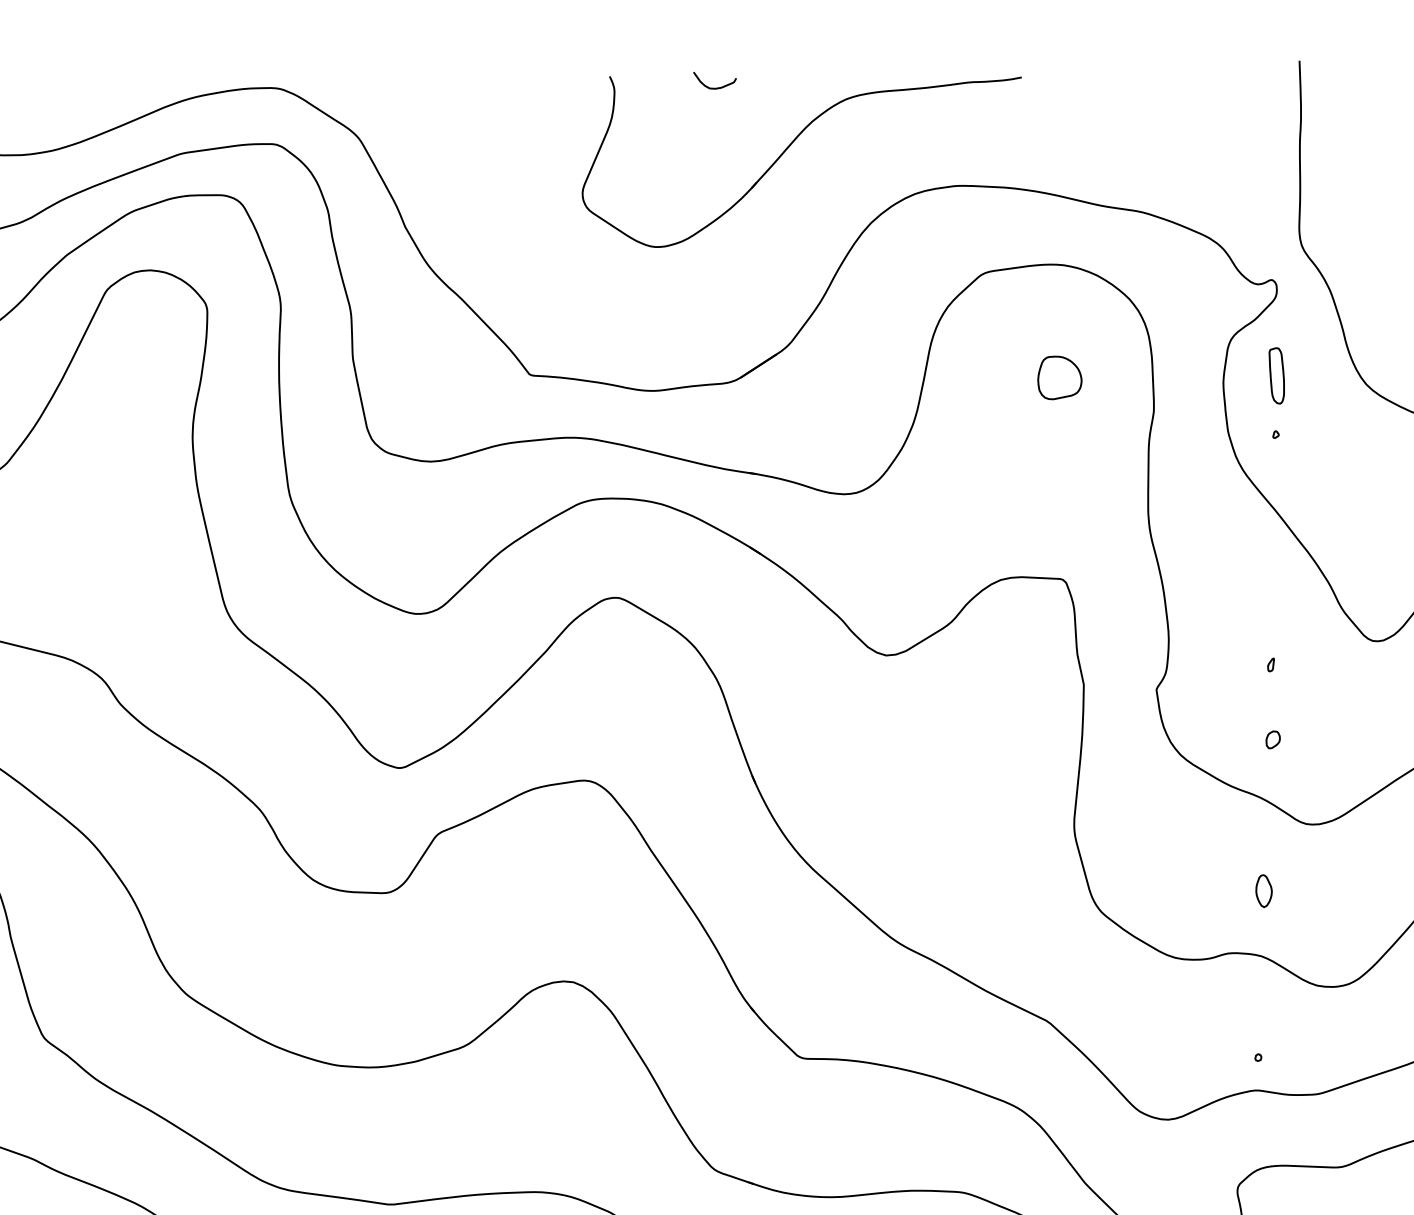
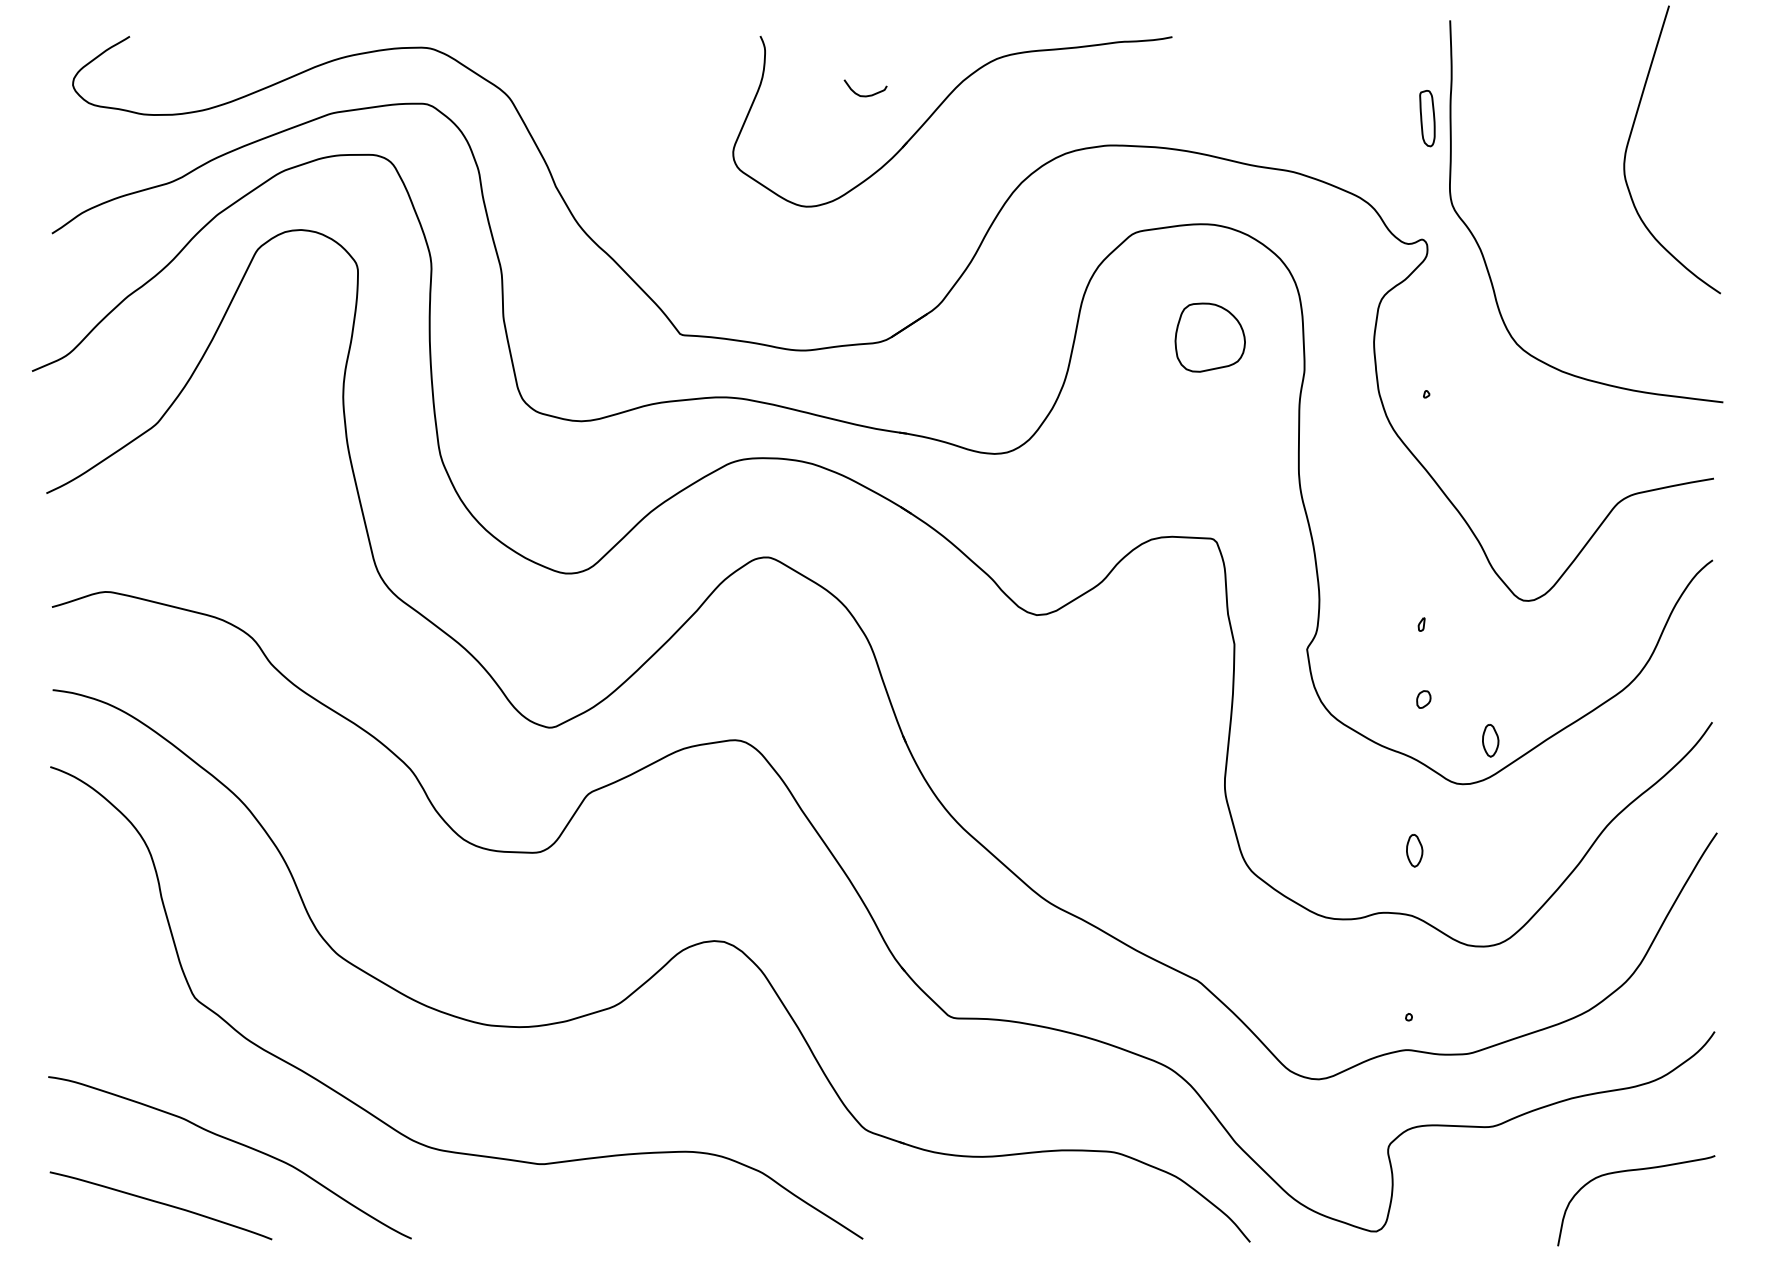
curve: (714, 87) -> (865, 95), moved
part: (1276, 375) -> (1427, 118), moved
part: (1059, 377) -> (1210, 337), size x1.6
part: (1339, 780) -> (1490, 740), added

